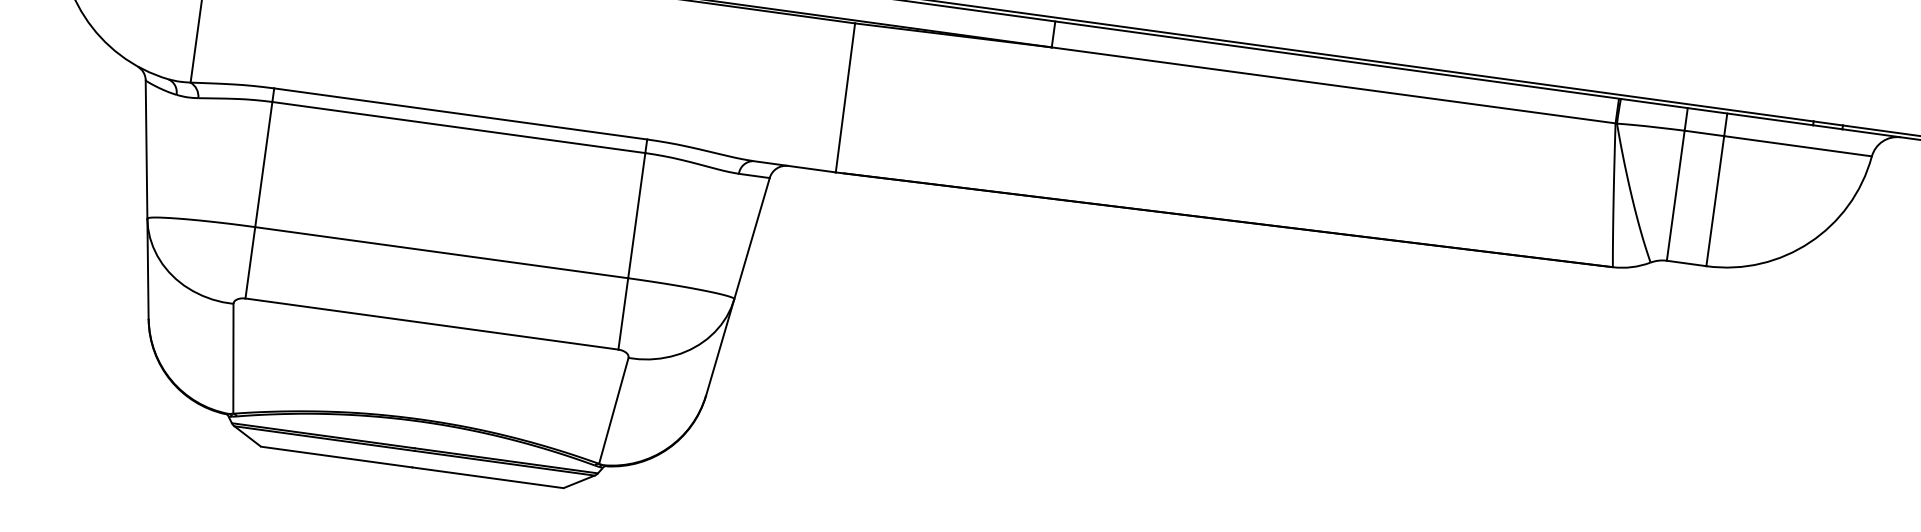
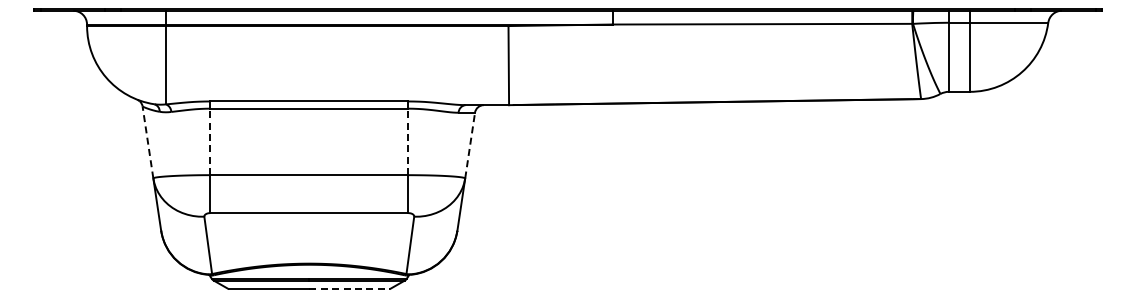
line: (145, 149) -> (147, 142), solid -> dashed
line: (264, 163) -> (210, 141), solid -> dashed
line: (637, 214) -> (408, 141), solid -> dashed
line: (752, 238) -> (470, 145), solid -> dashed
line: (487, 478) -> (349, 289), solid -> dashed

